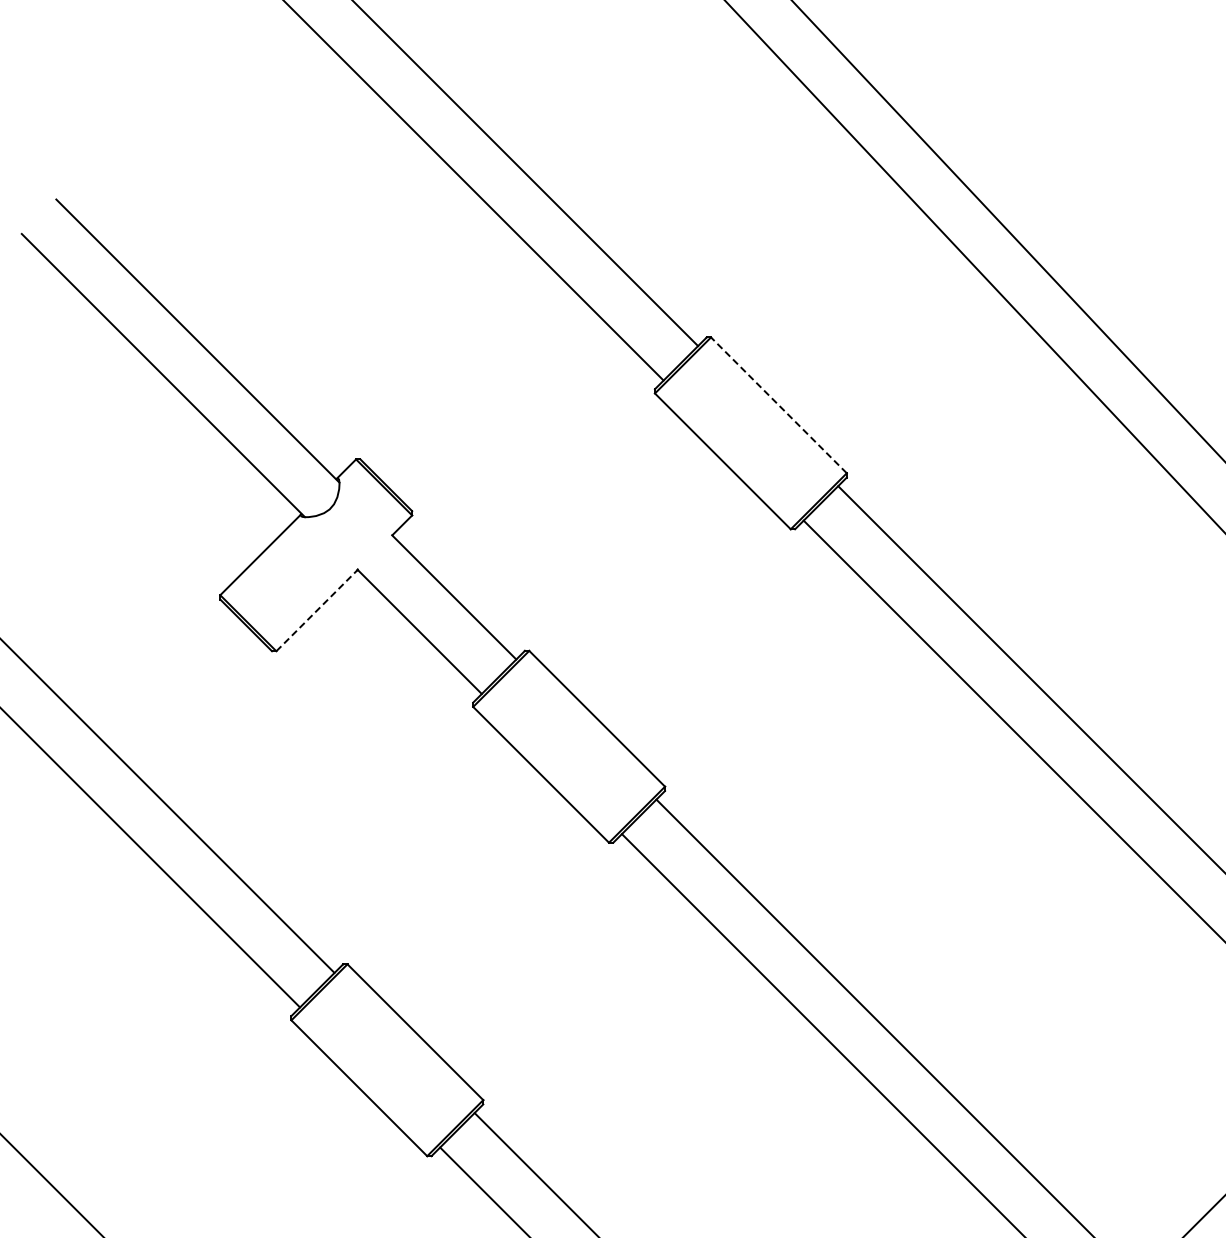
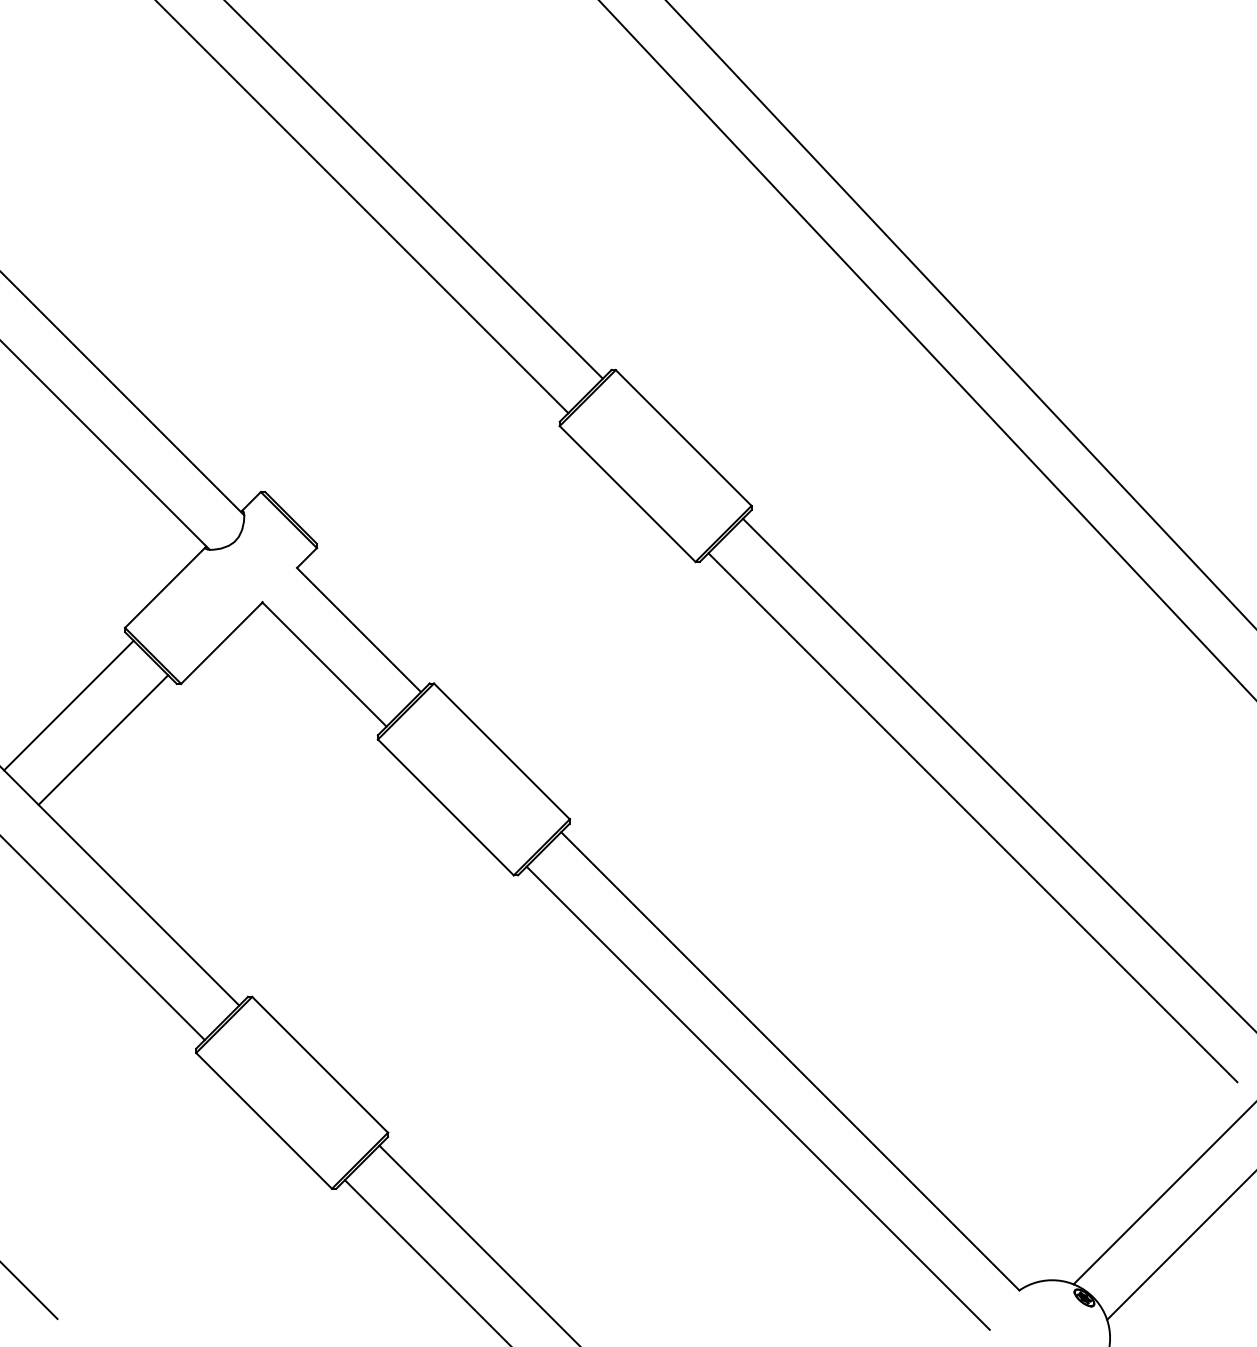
line: (778, 404) -> (683, 437), dashed -> solid
line: (316, 610) -> (221, 643), dashed -> solid
line: (163, 672) -> (68, 705), added
line: (198, 706) -> (103, 739), added

